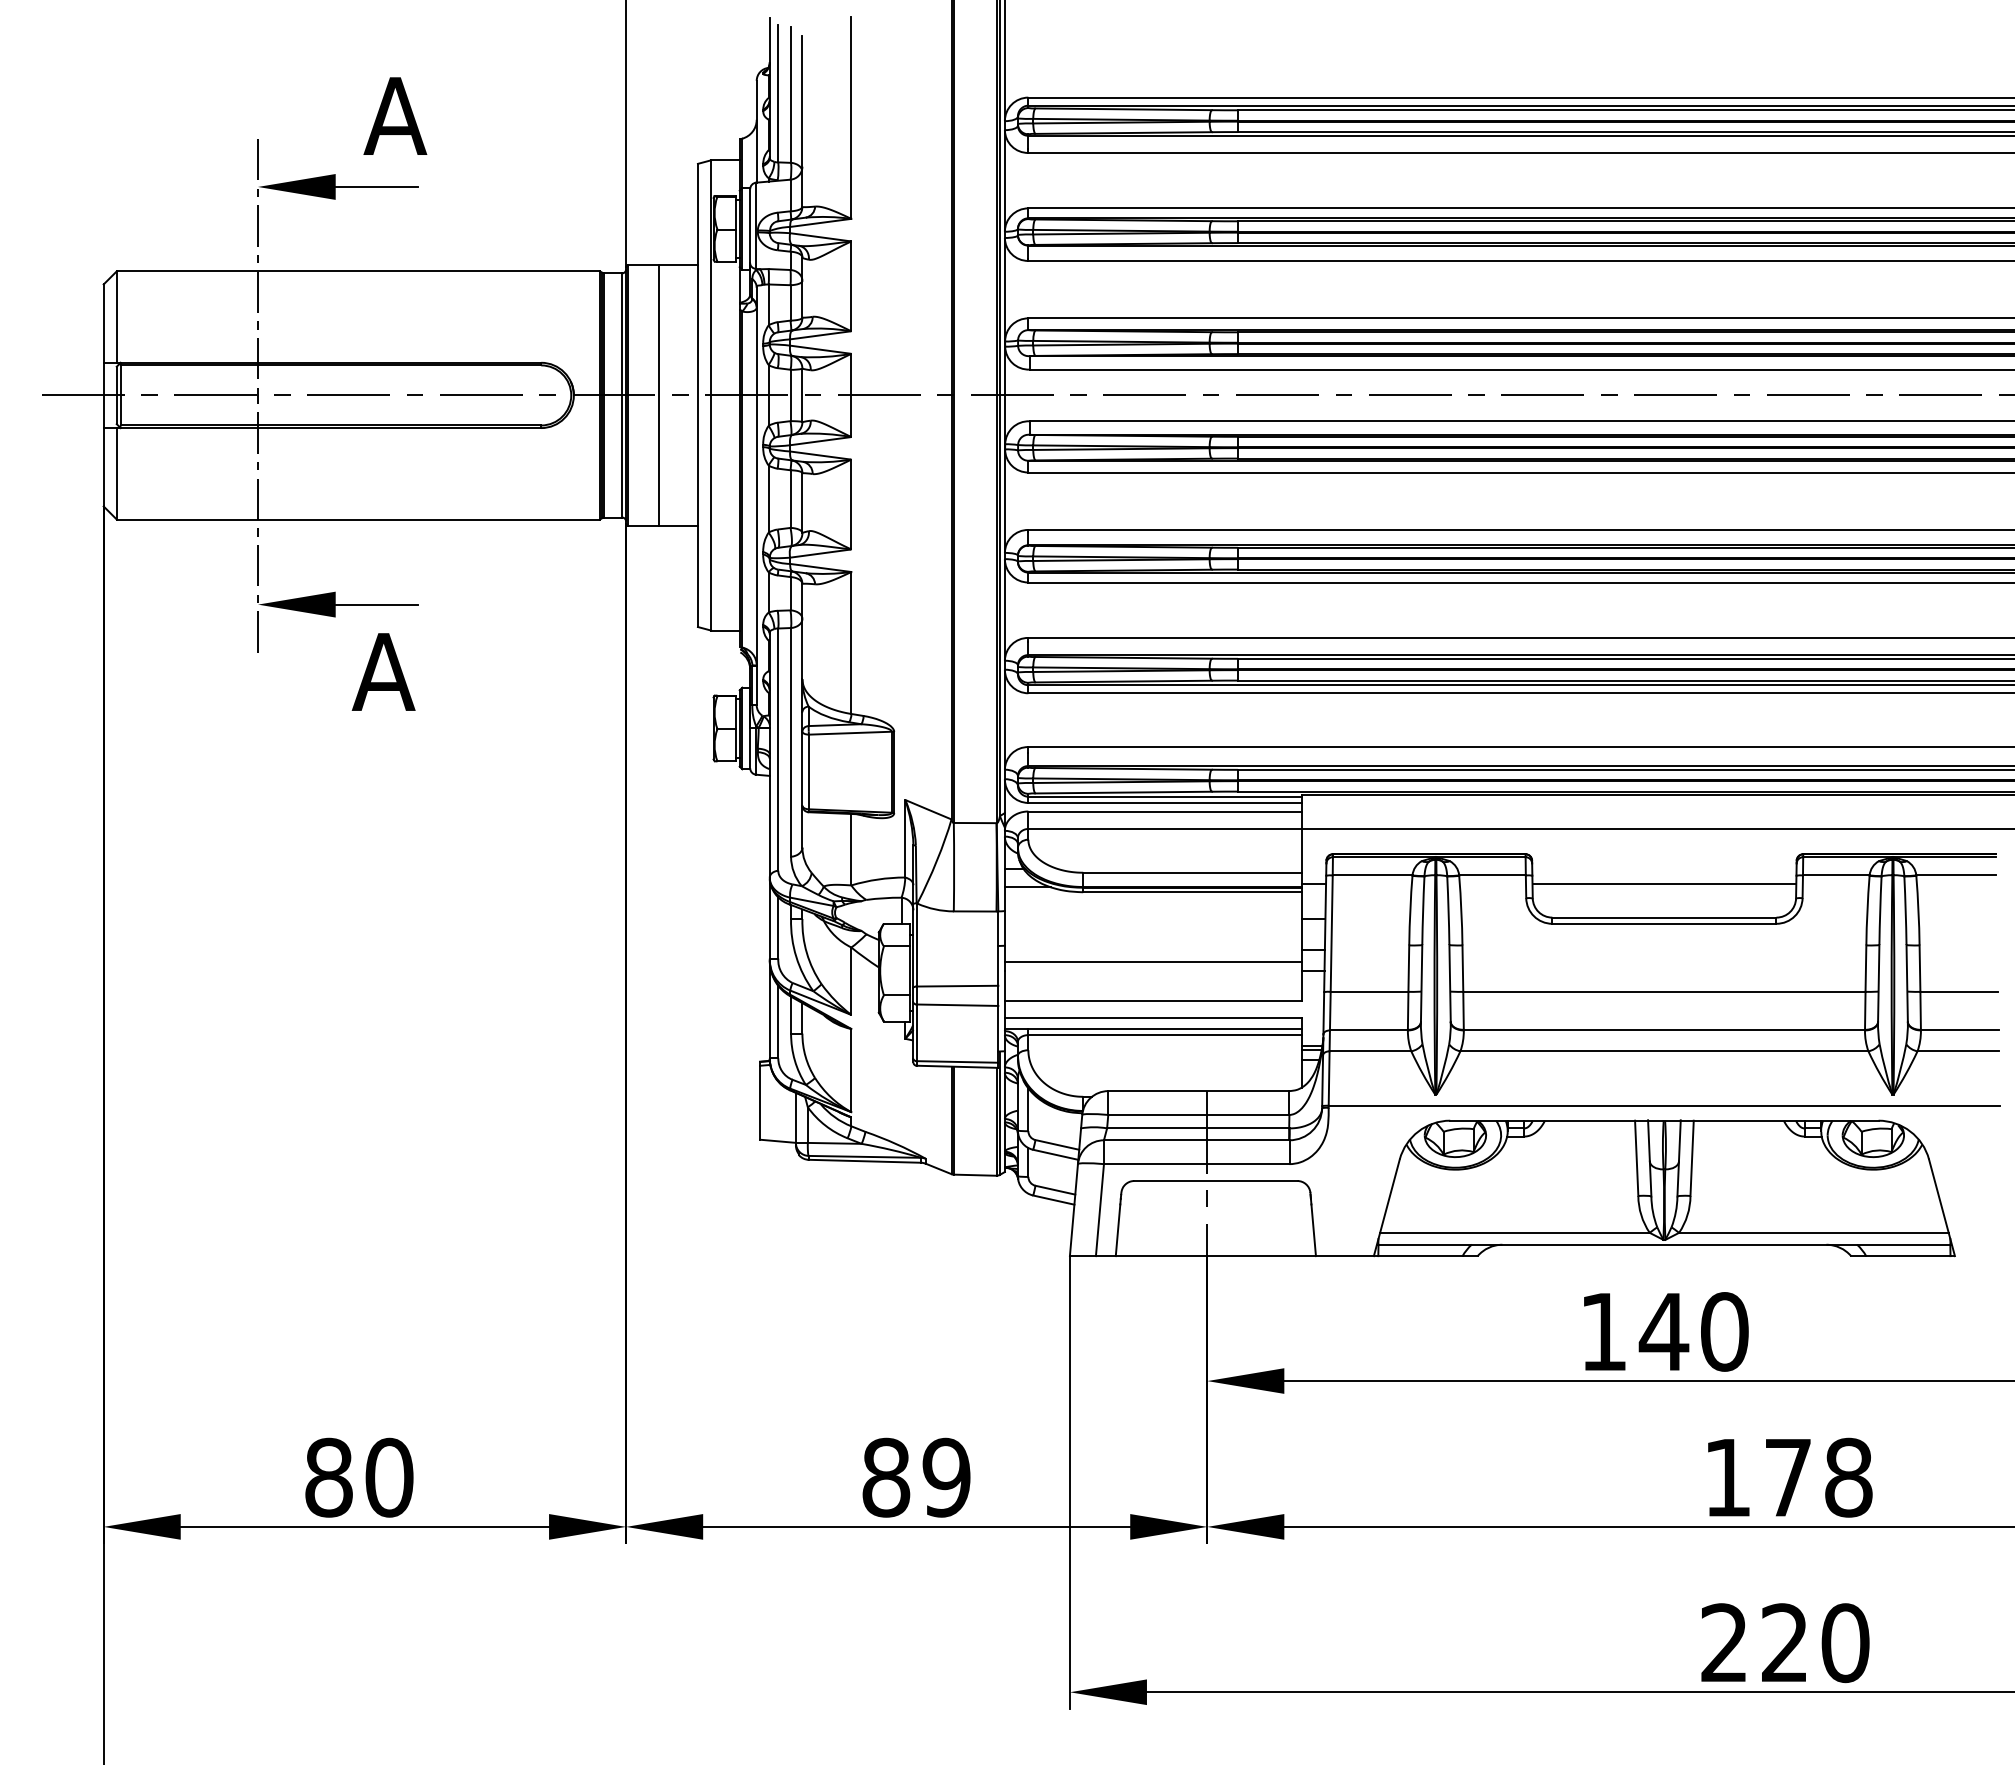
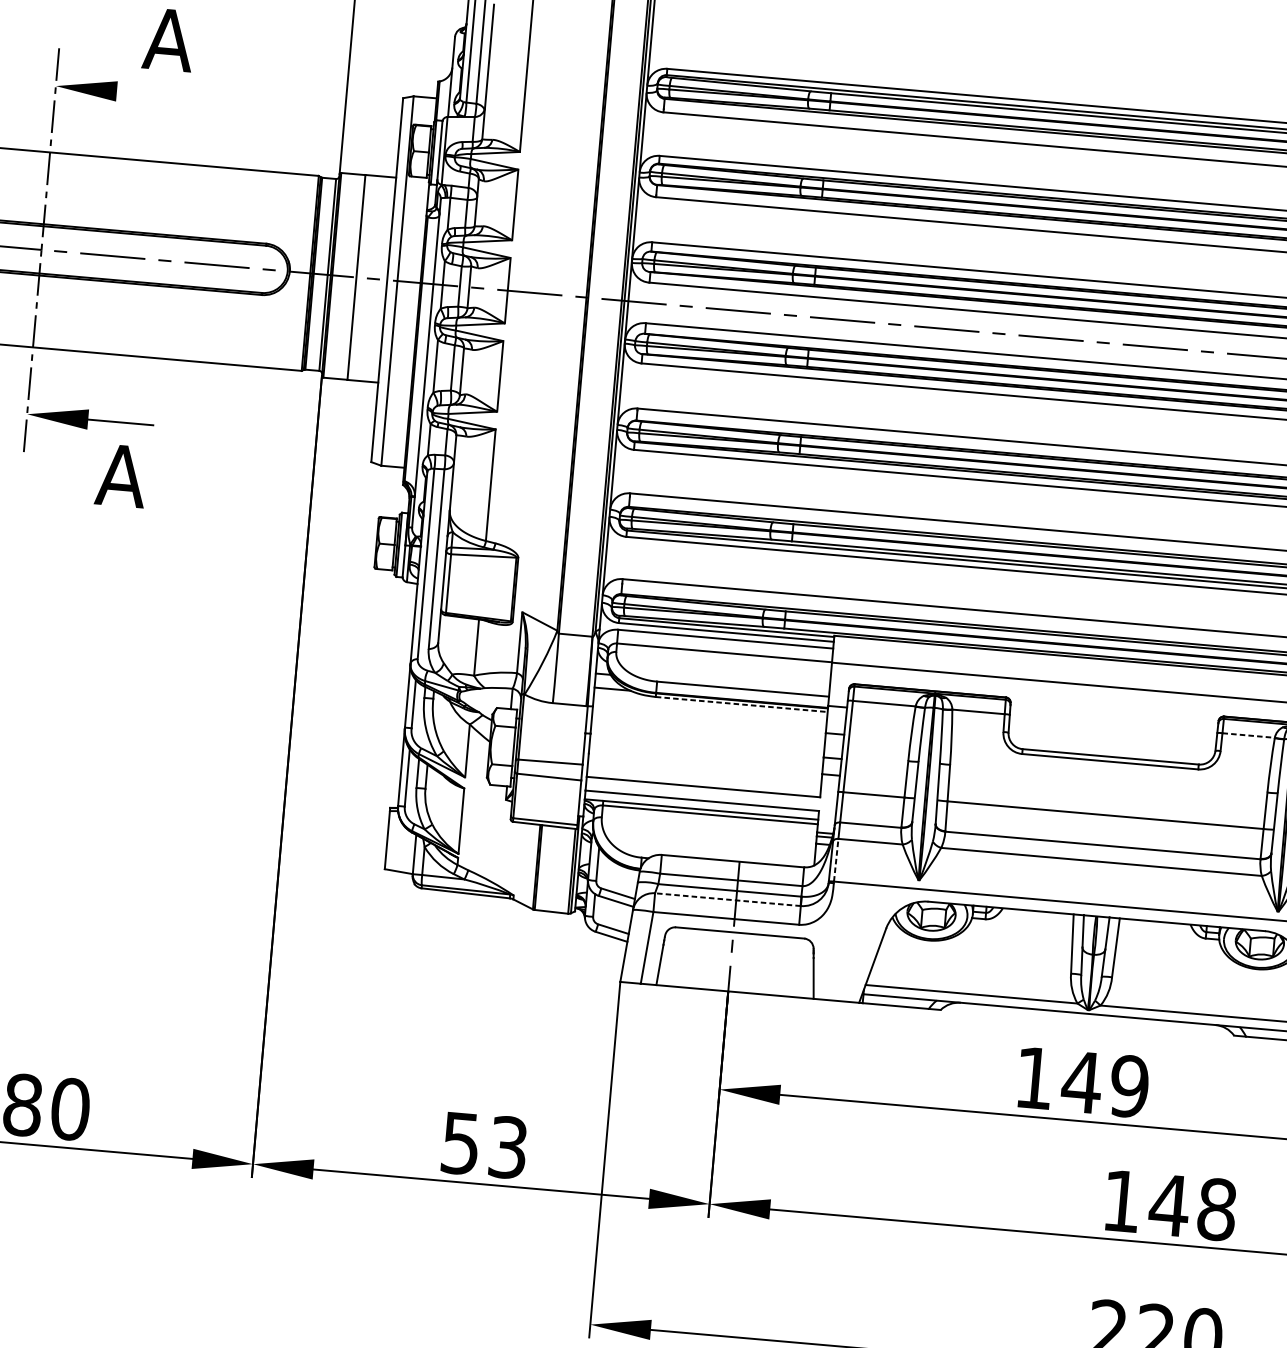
line: (376, 186) -> (149, 93), removed
line: (1836, 875) -> (1248, 735), solid -> dashed
line: (1664, 884) -> (1113, 730), removed
line: (1193, 892) -> (742, 704), solid -> dashed
line: (1152, 961) -> (705, 756), removed
line: (1329, 1078) -> (836, 860), solid -> dashed
line: (1196, 1140) -> (727, 899), solid -> dashed
text: (1724, 1331) -> (1129, 1086), 140 -> 149
text: (916, 1477) -> (484, 1145), 89 -> 53
text: (1787, 1477) -> (1168, 1205), 178 -> 148

